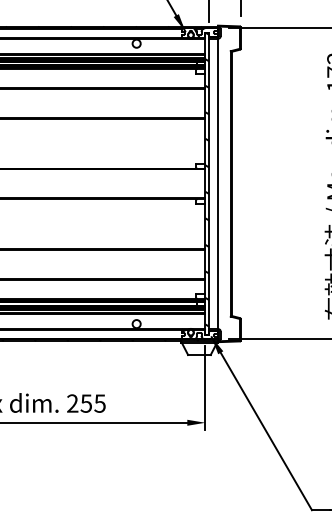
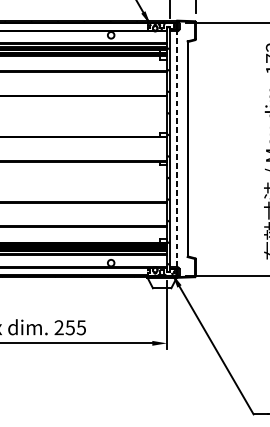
line: (218, 183) -> (177, 148), solid -> dashed

